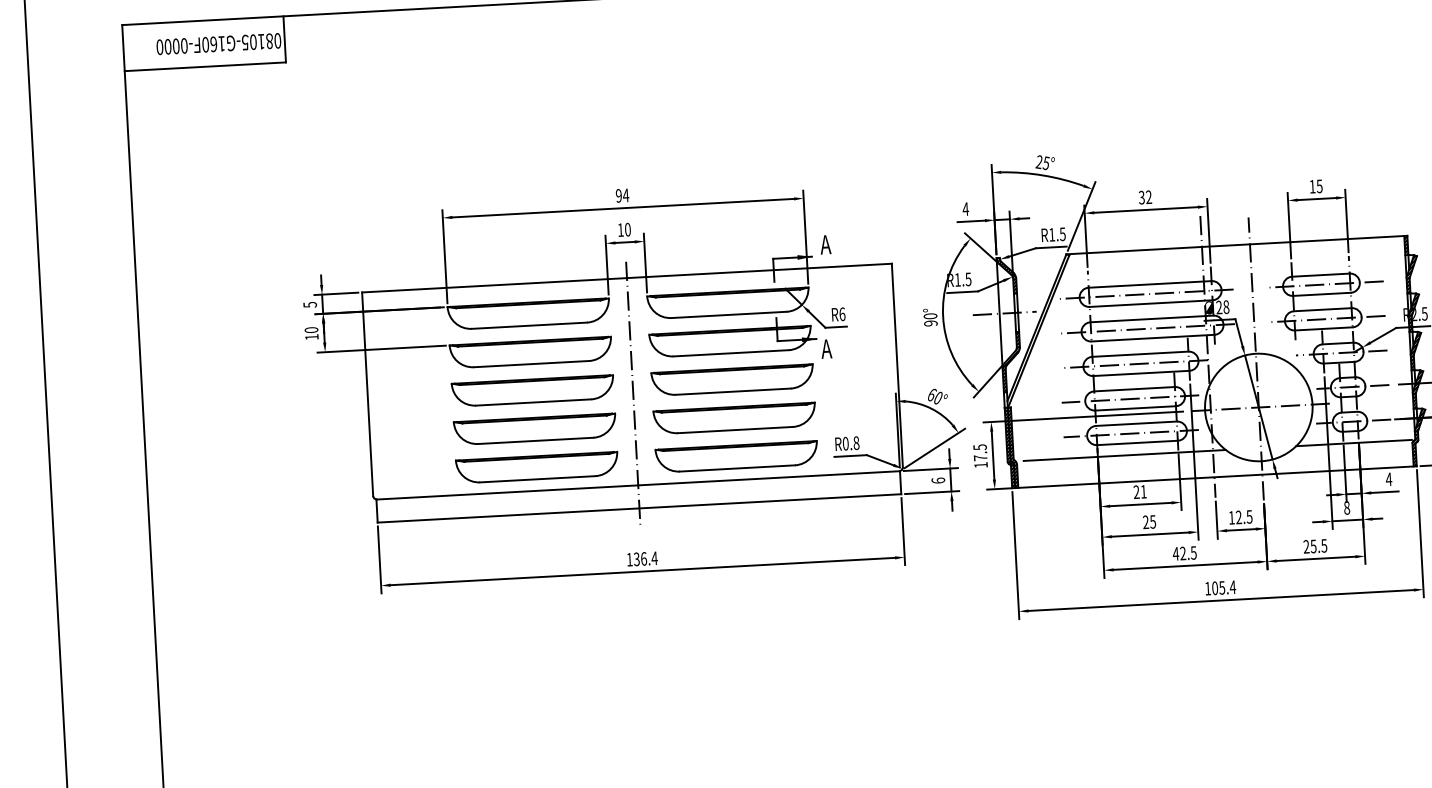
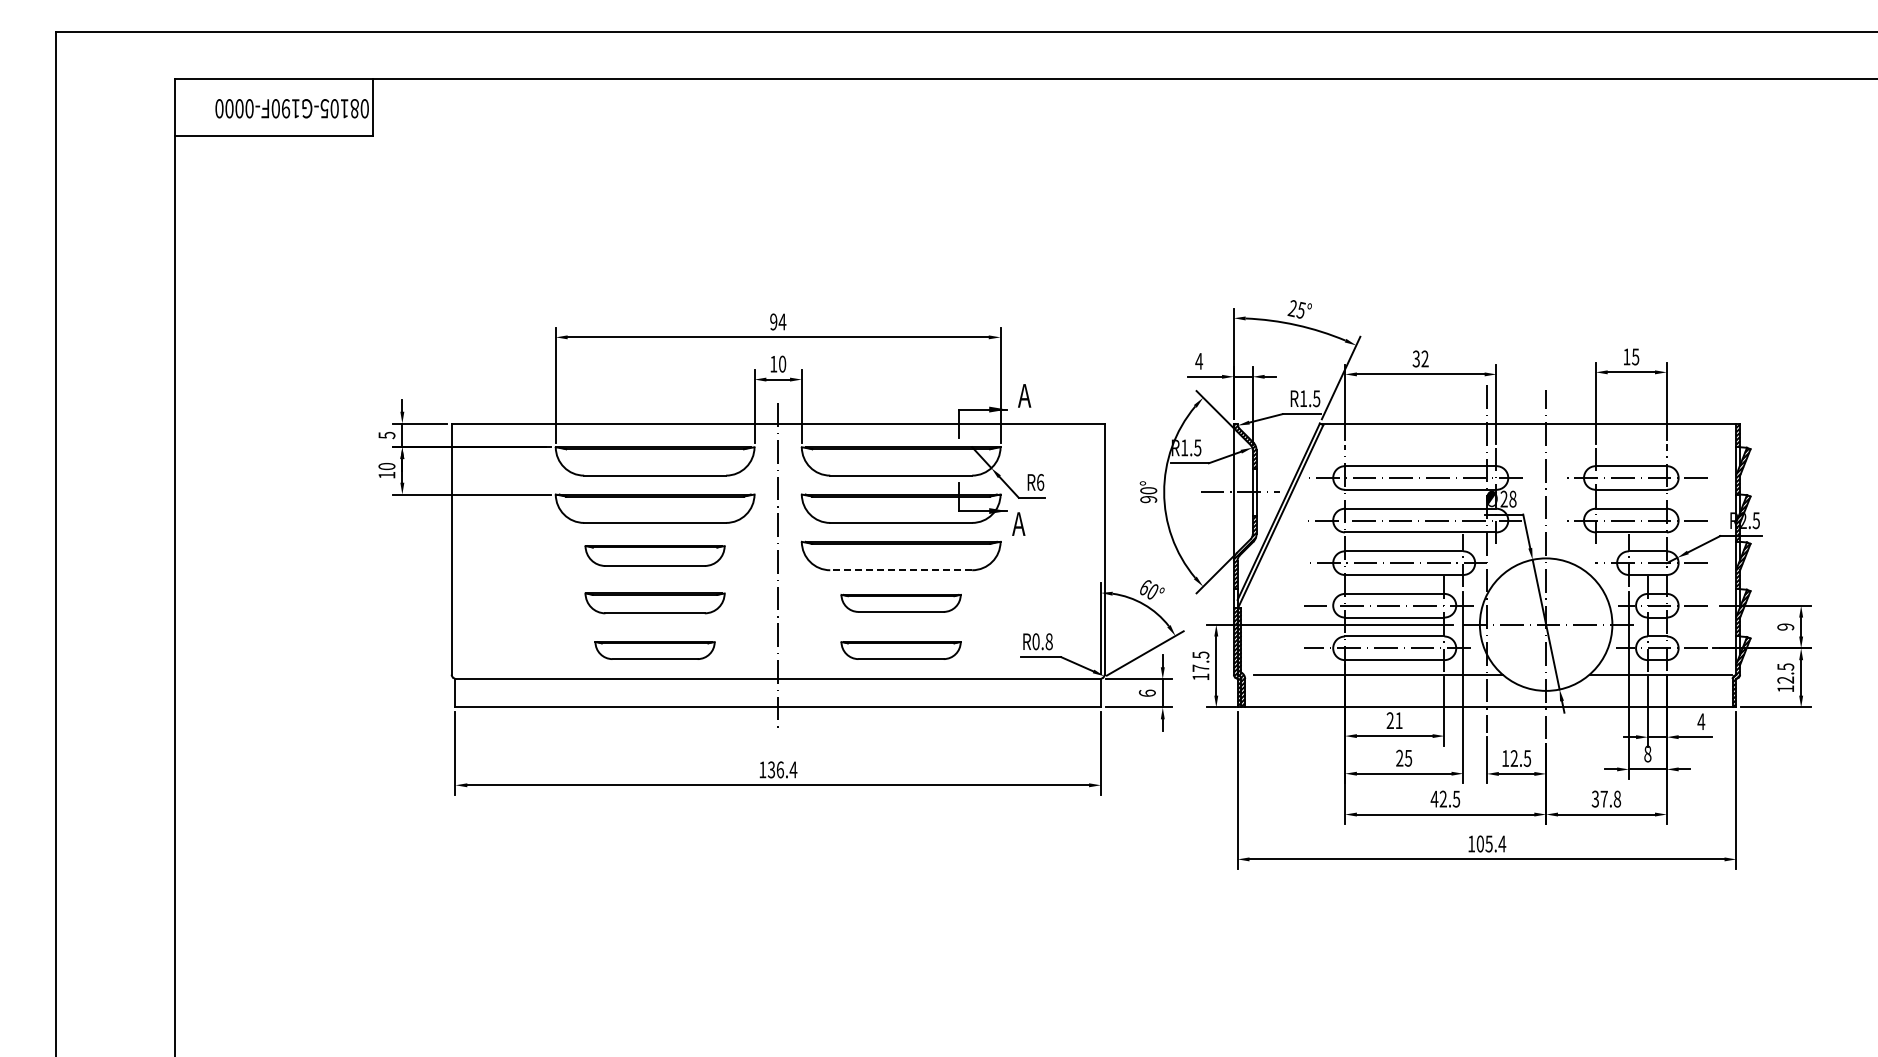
text: (213, 44) -> (285, 108), 08105-G160F-0000 -> 08105-G190F-0000
part: (532, 390) -> (654, 555), size x0.7
line: (733, 391) -> (901, 570), solid -> dashed
part: (734, 418) -> (900, 603), size x0.6
part: (534, 429) -> (654, 603), size x0.7
part: (736, 456) -> (900, 650), size x0.6
part: (536, 467) -> (654, 650), size x0.6
text: (1315, 545) -> (1606, 798), 25.5 -> 37.8

